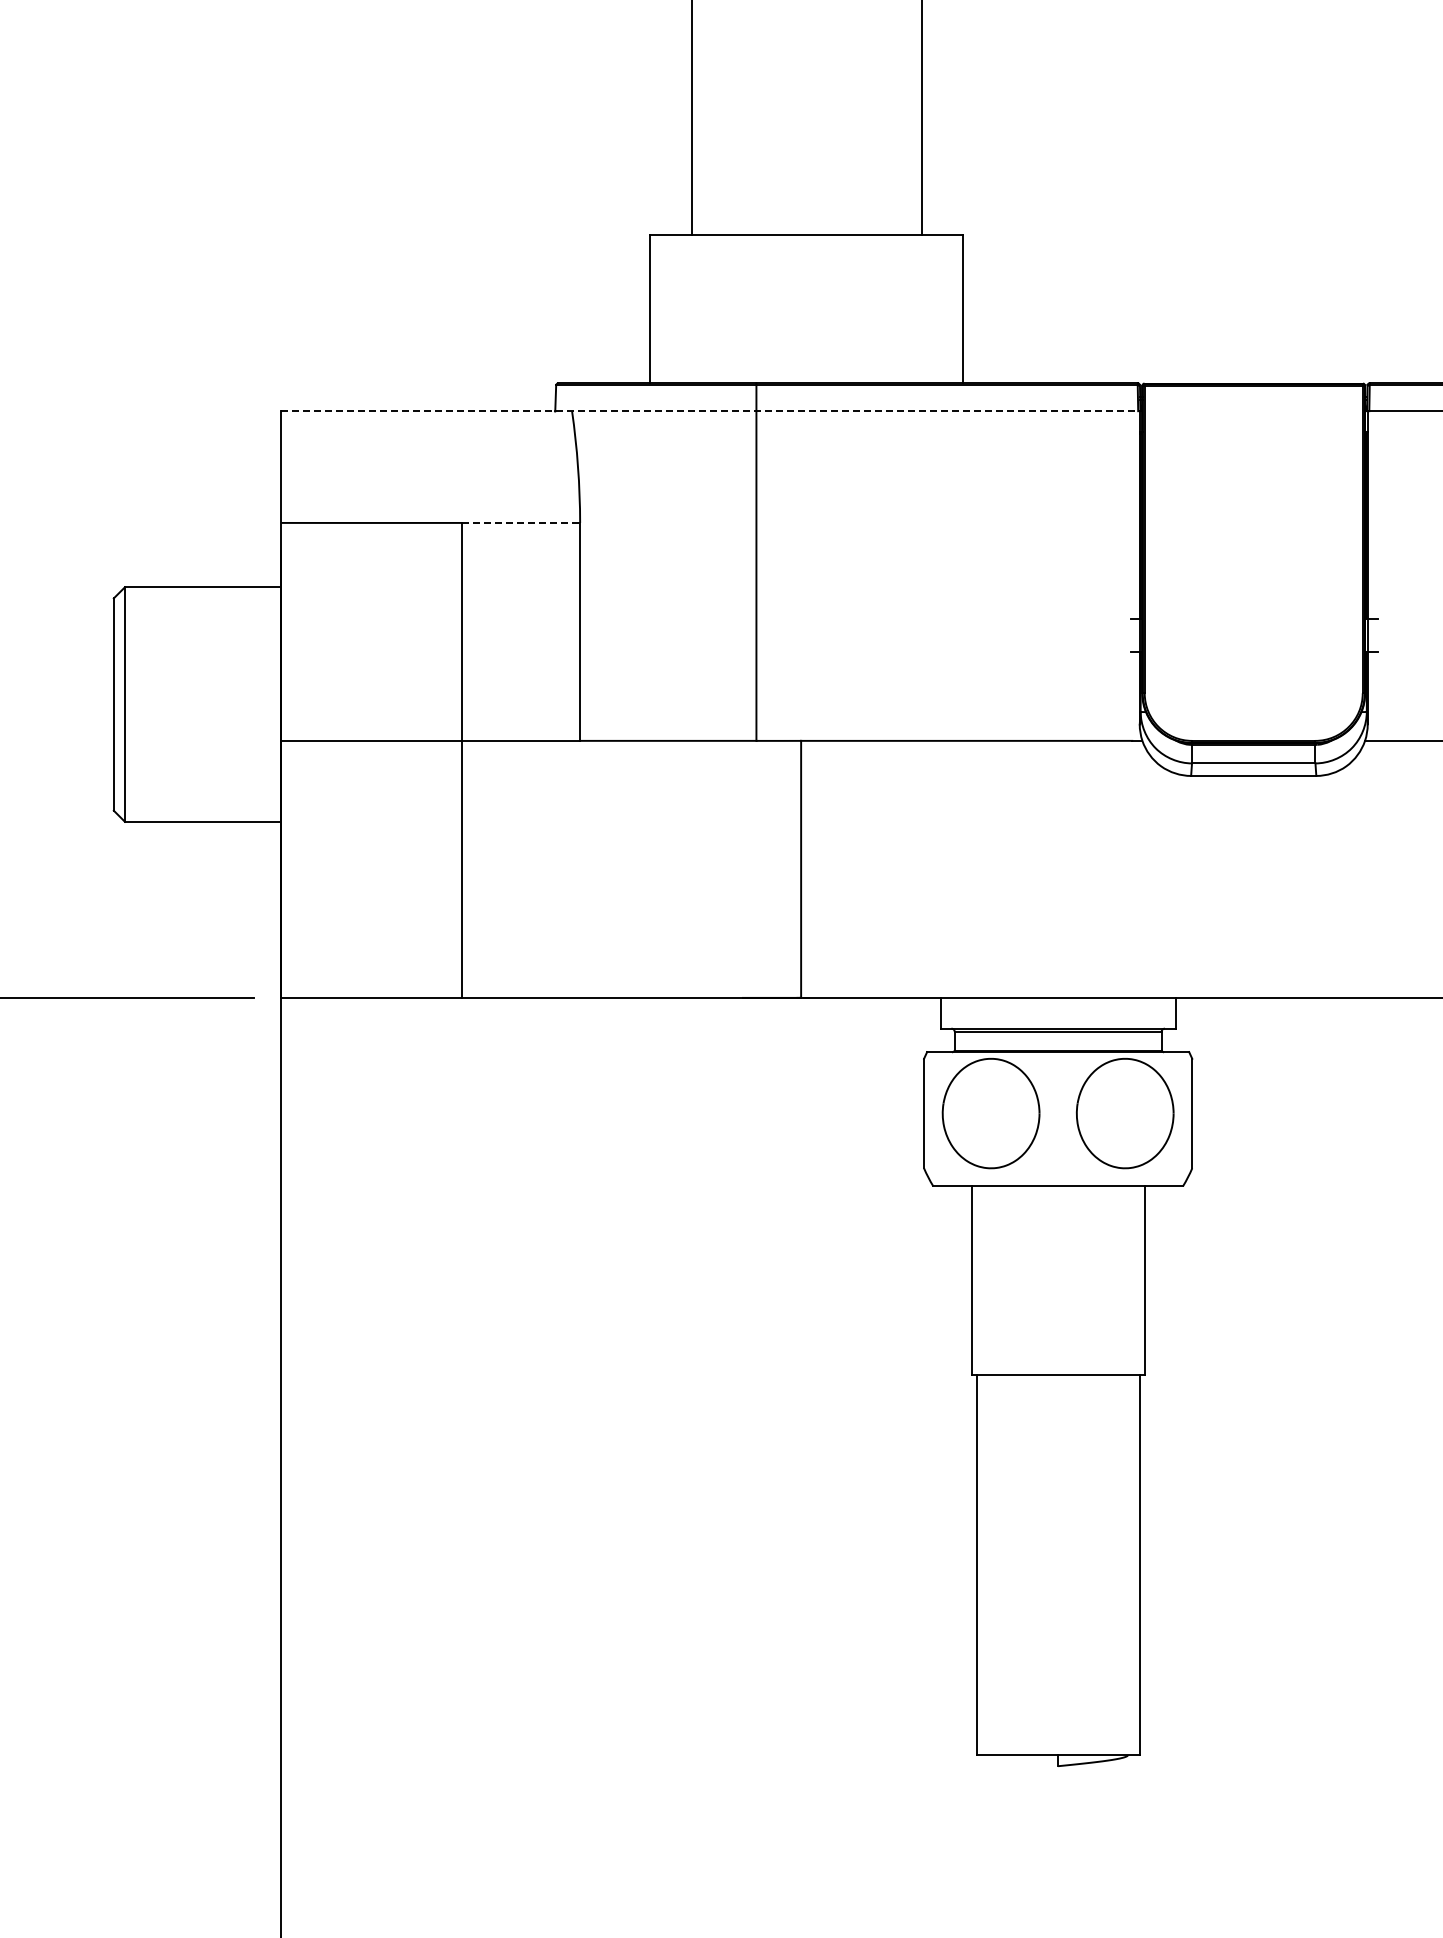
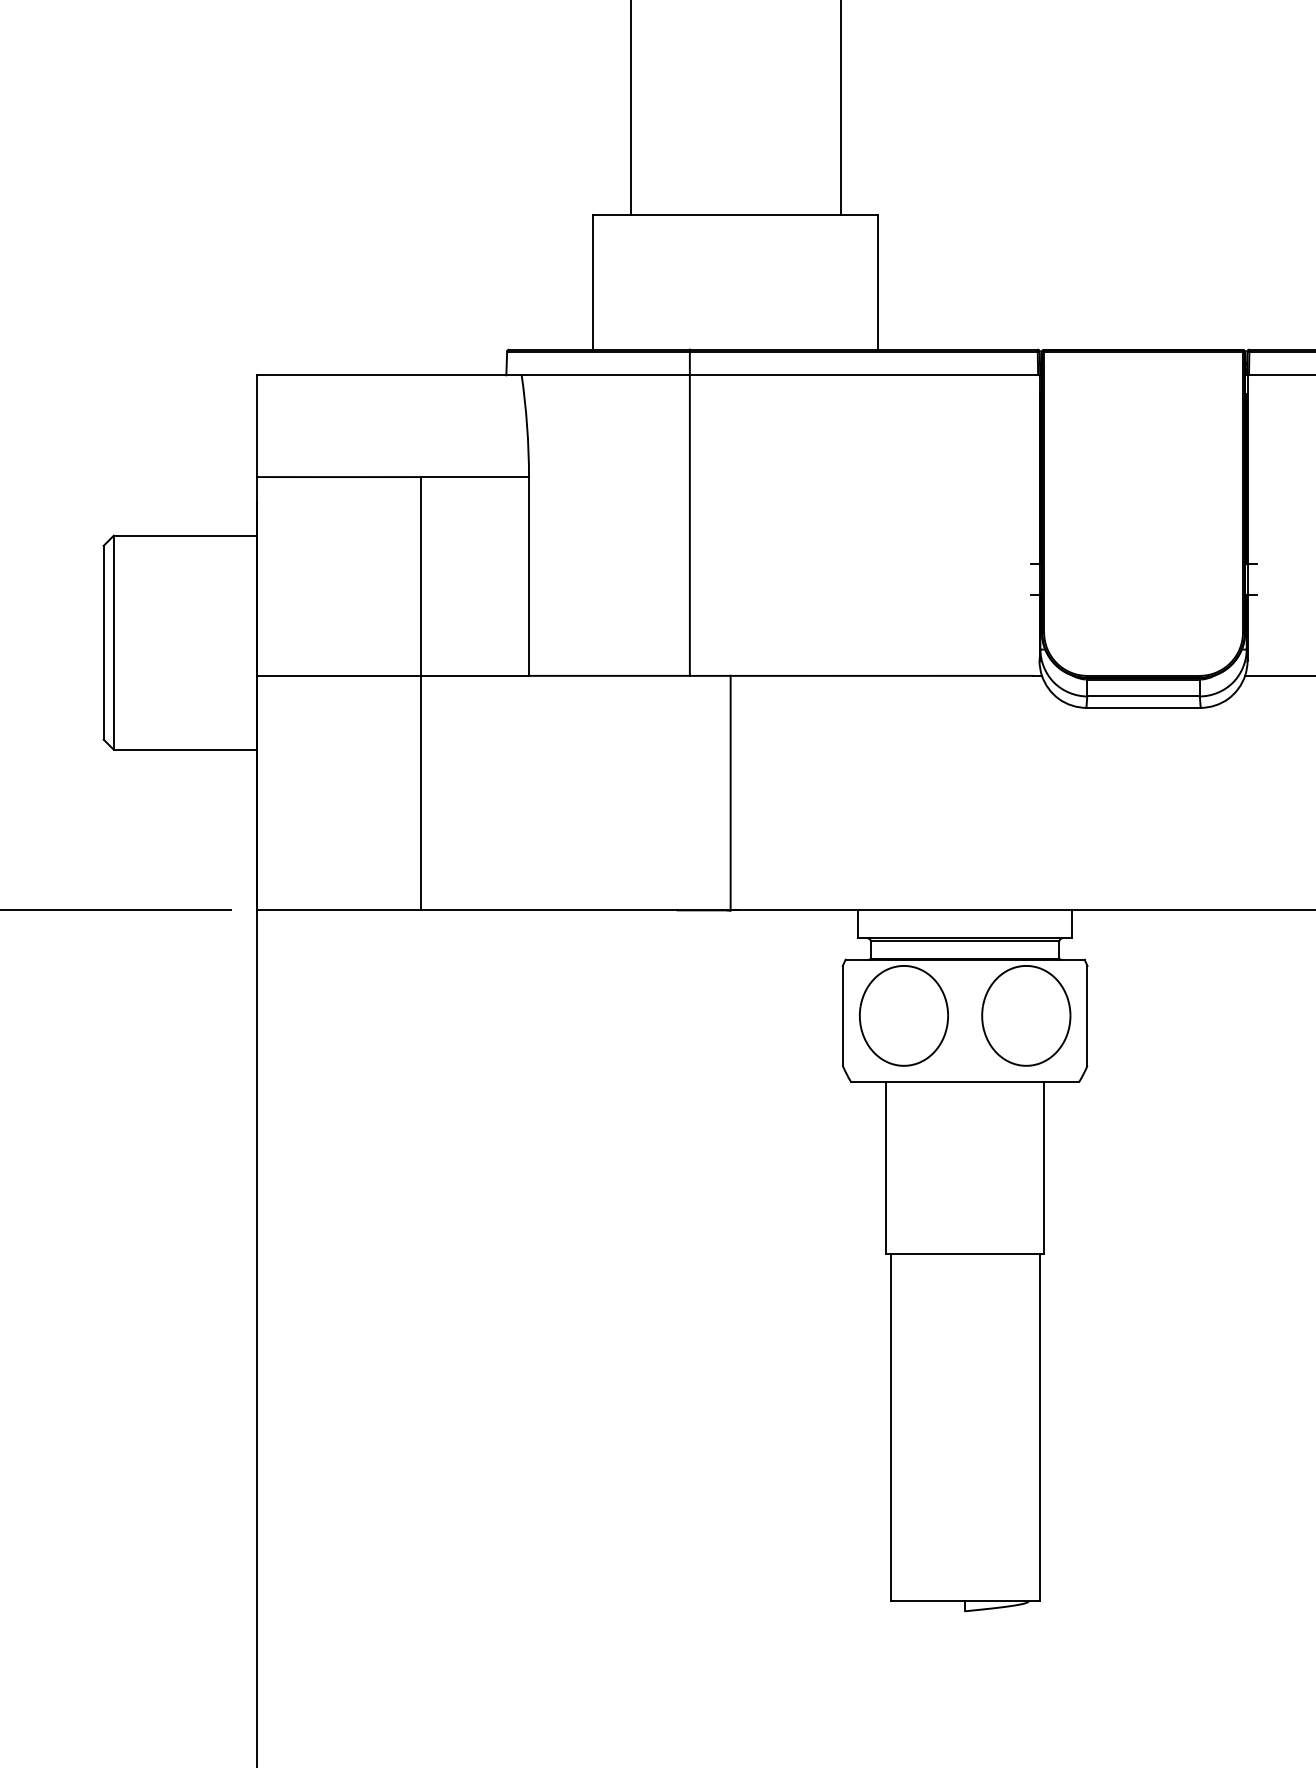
line: (712, 411) -> (649, 375), dashed -> solid
line: (521, 522) -> (475, 476), dashed -> solid

